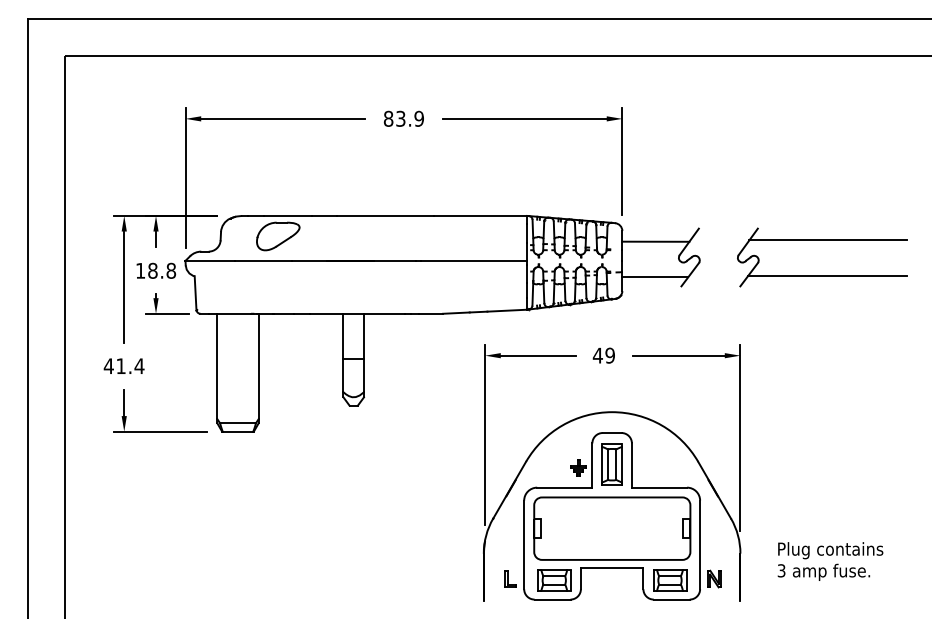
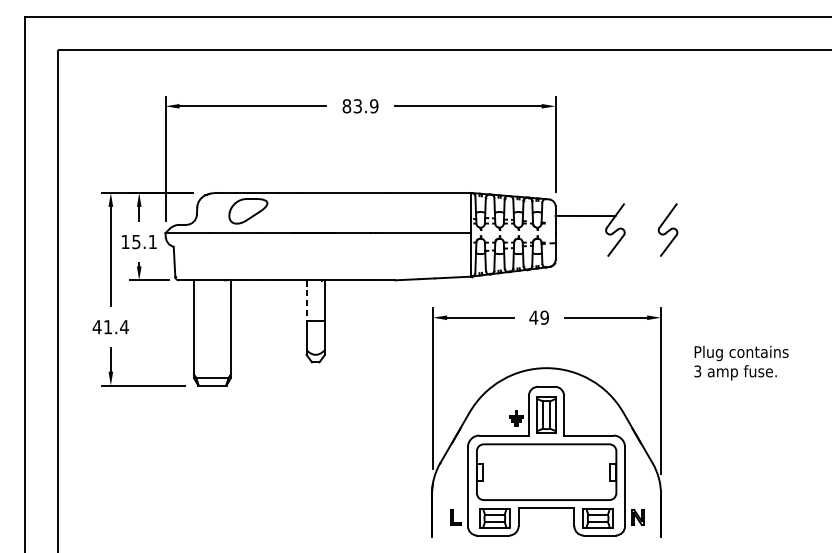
line: (827, 240) -> (738, 214), removed
text: (162, 270) -> (145, 241), 18.8 -> 15.1
line: (827, 275) -> (738, 246), removed
line: (655, 277) -> (585, 247), removed
line: (343, 336) -> (306, 300), solid -> dashed
text: (830, 561) -> (741, 363), moved

